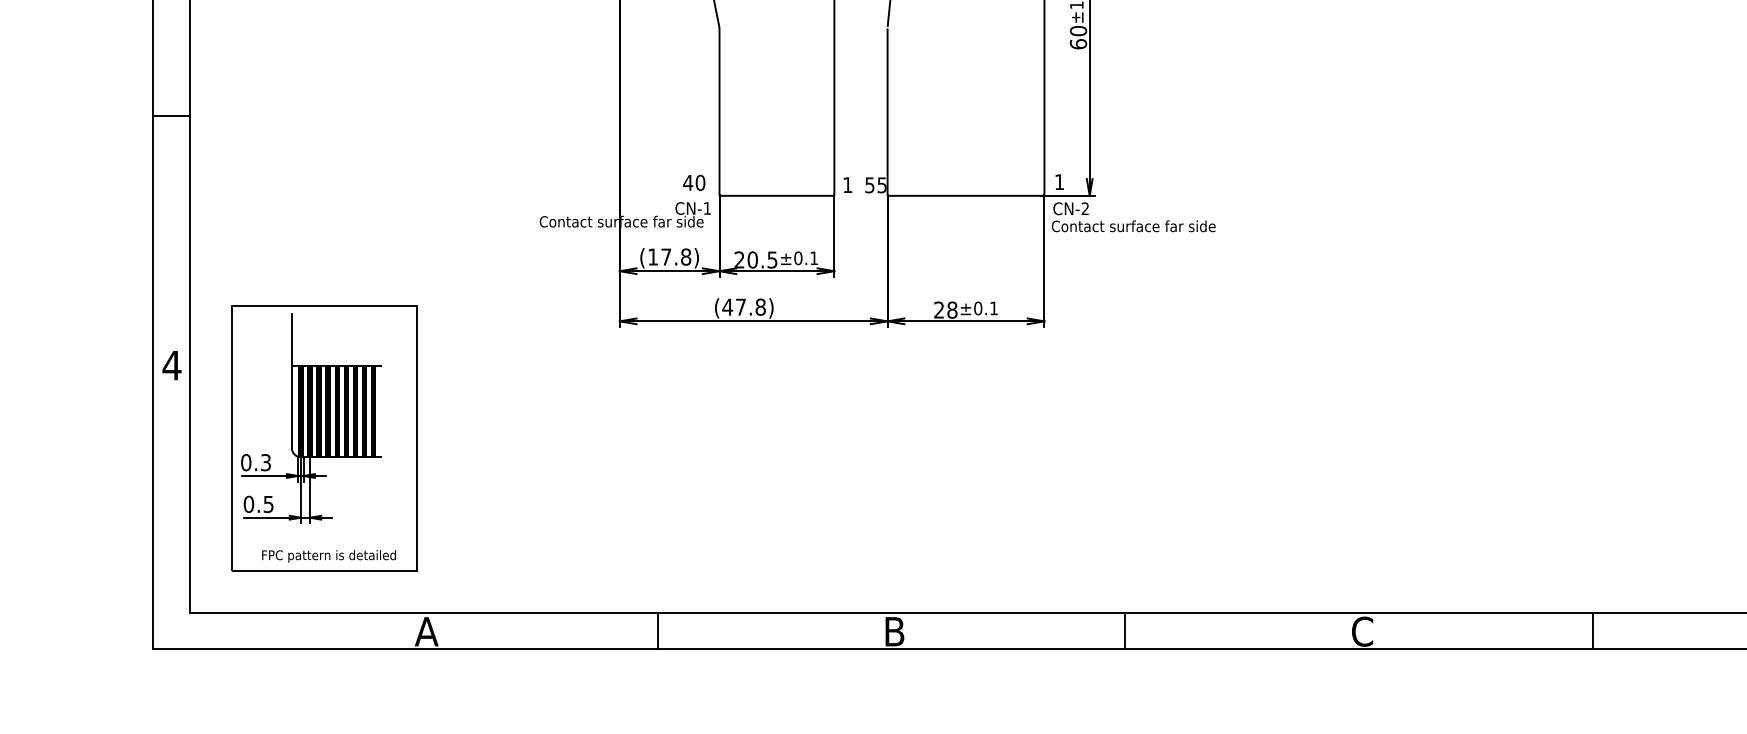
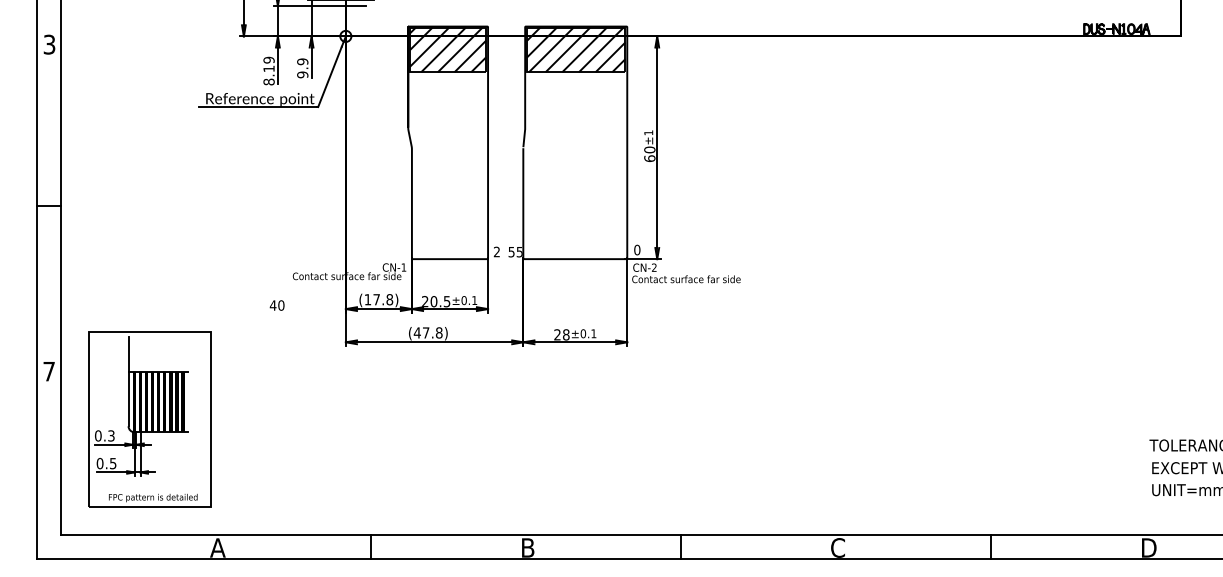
text: (1059, 181) -> (637, 249), 1 -> 0
text: (693, 182) -> (276, 305), moved
text: (847, 184) -> (496, 251), 1 -> 2
text: (171, 365) -> (48, 371), 4 -> 7

